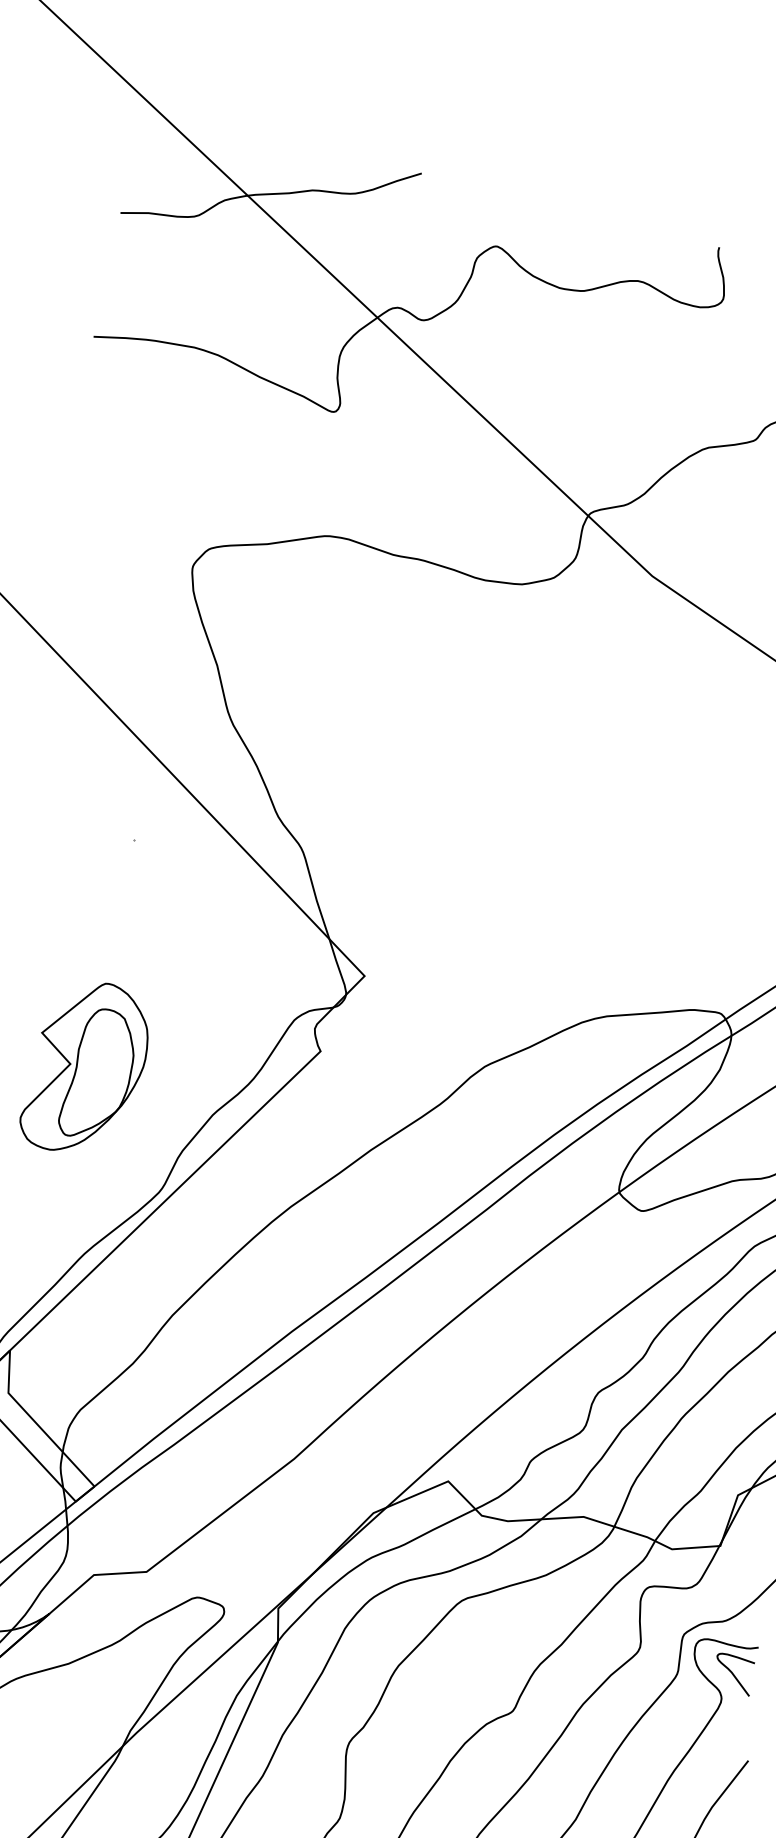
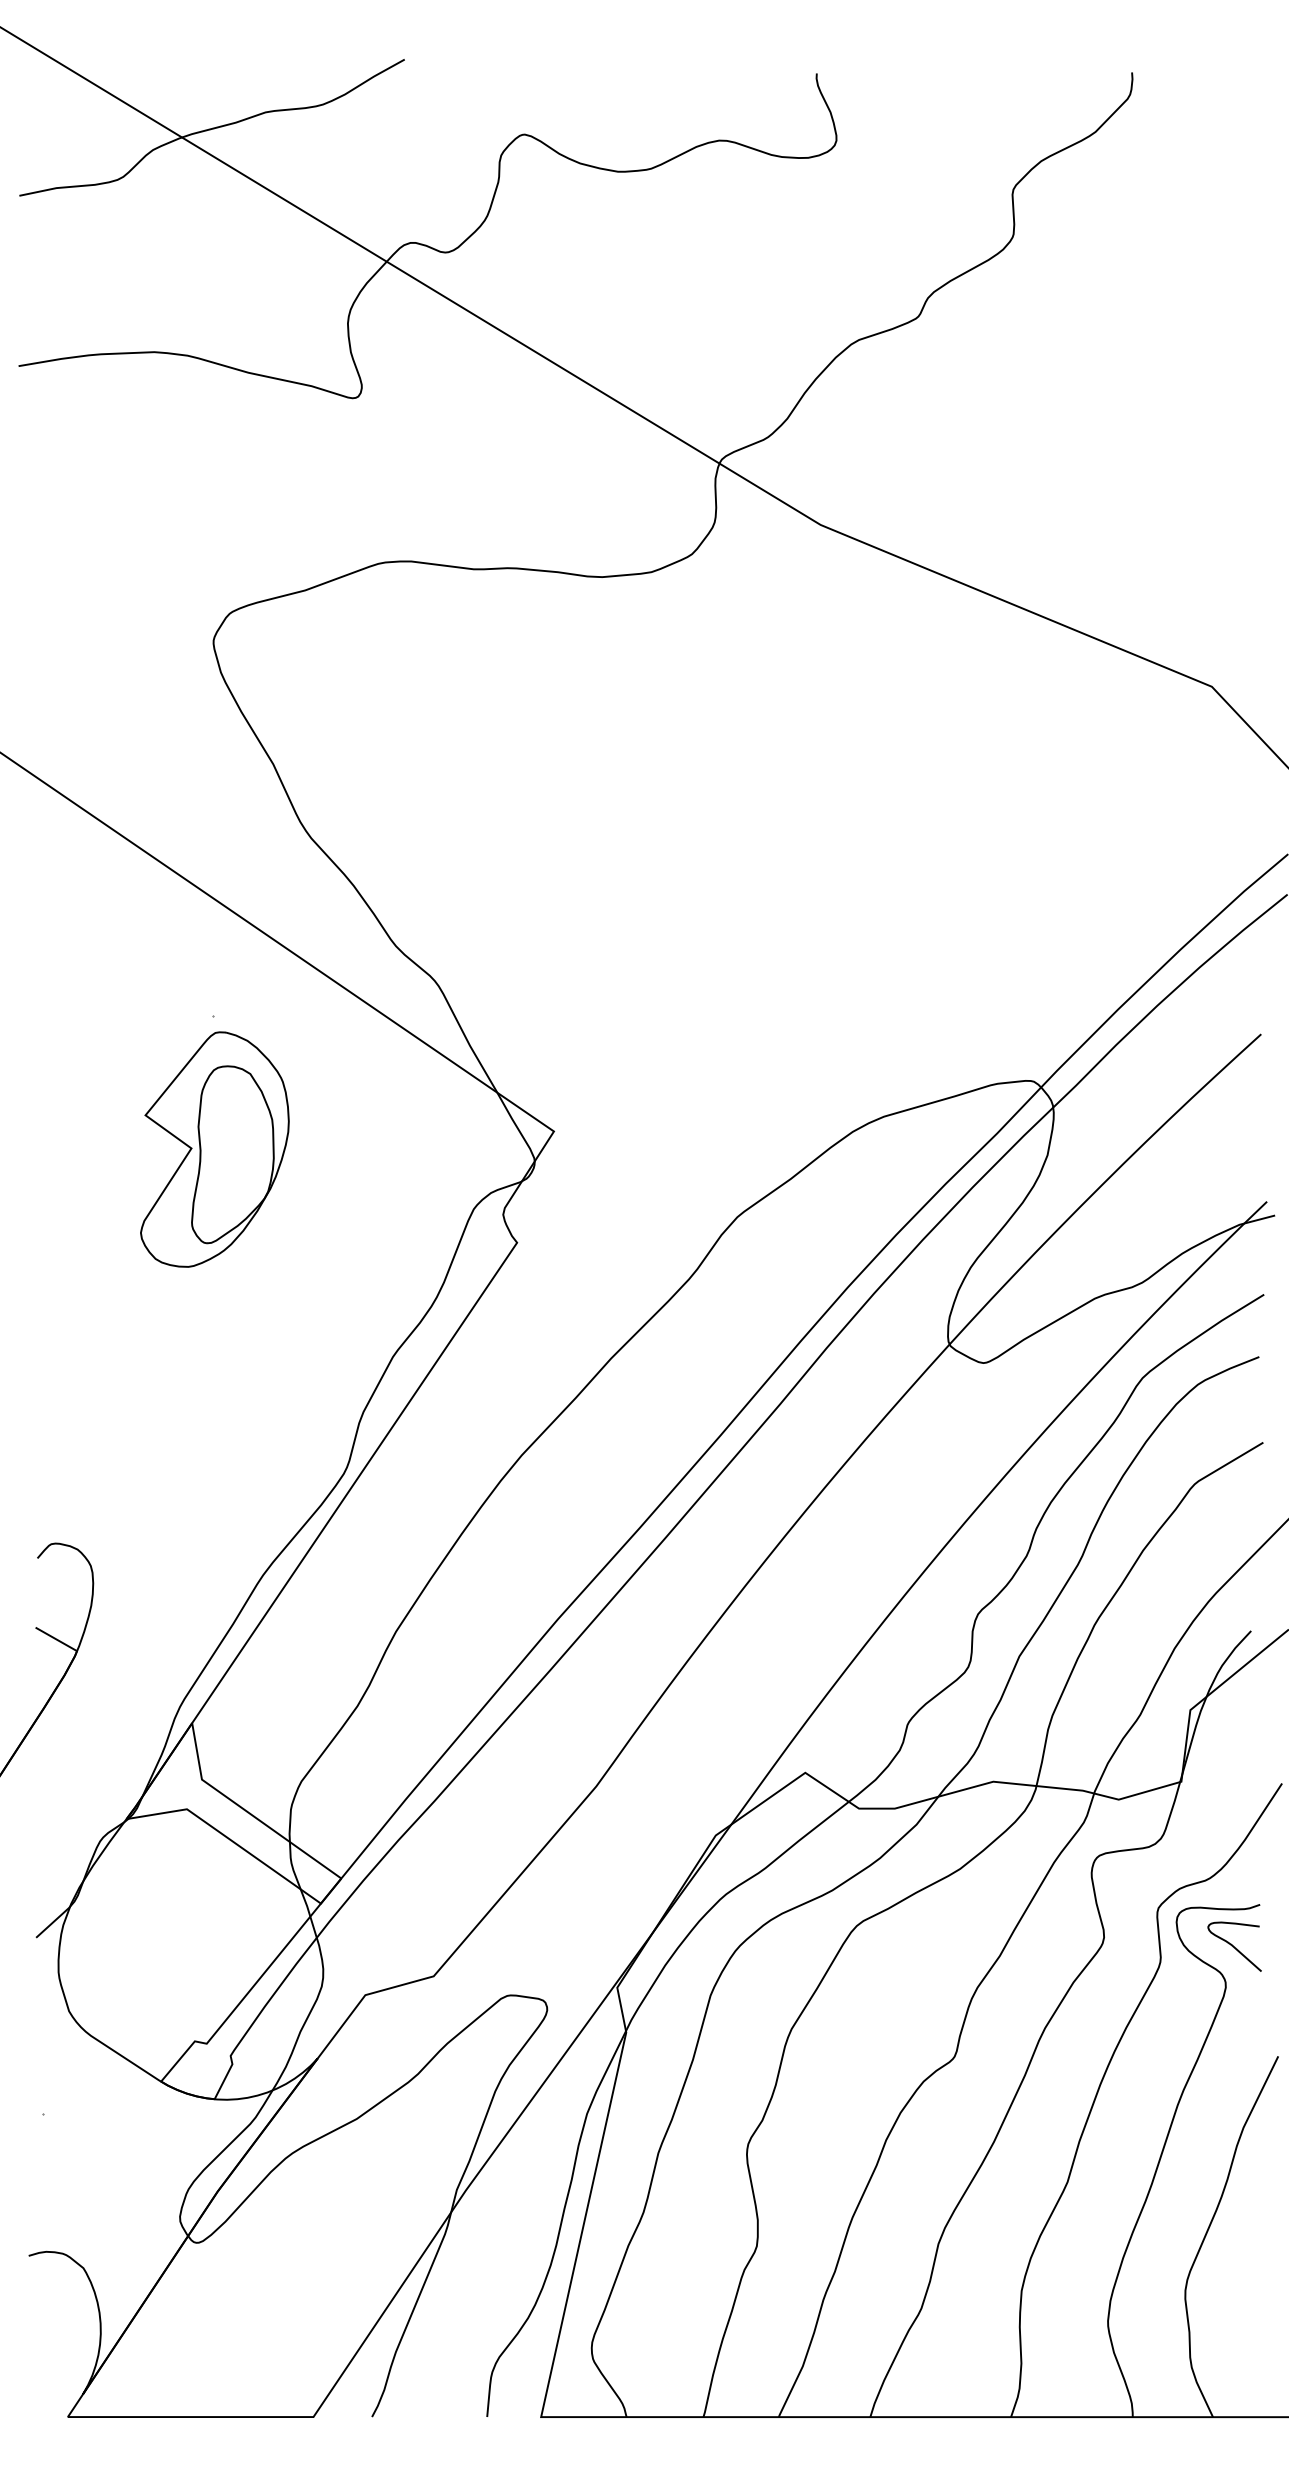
part: (86, 1068) -> (214, 1149), moved

